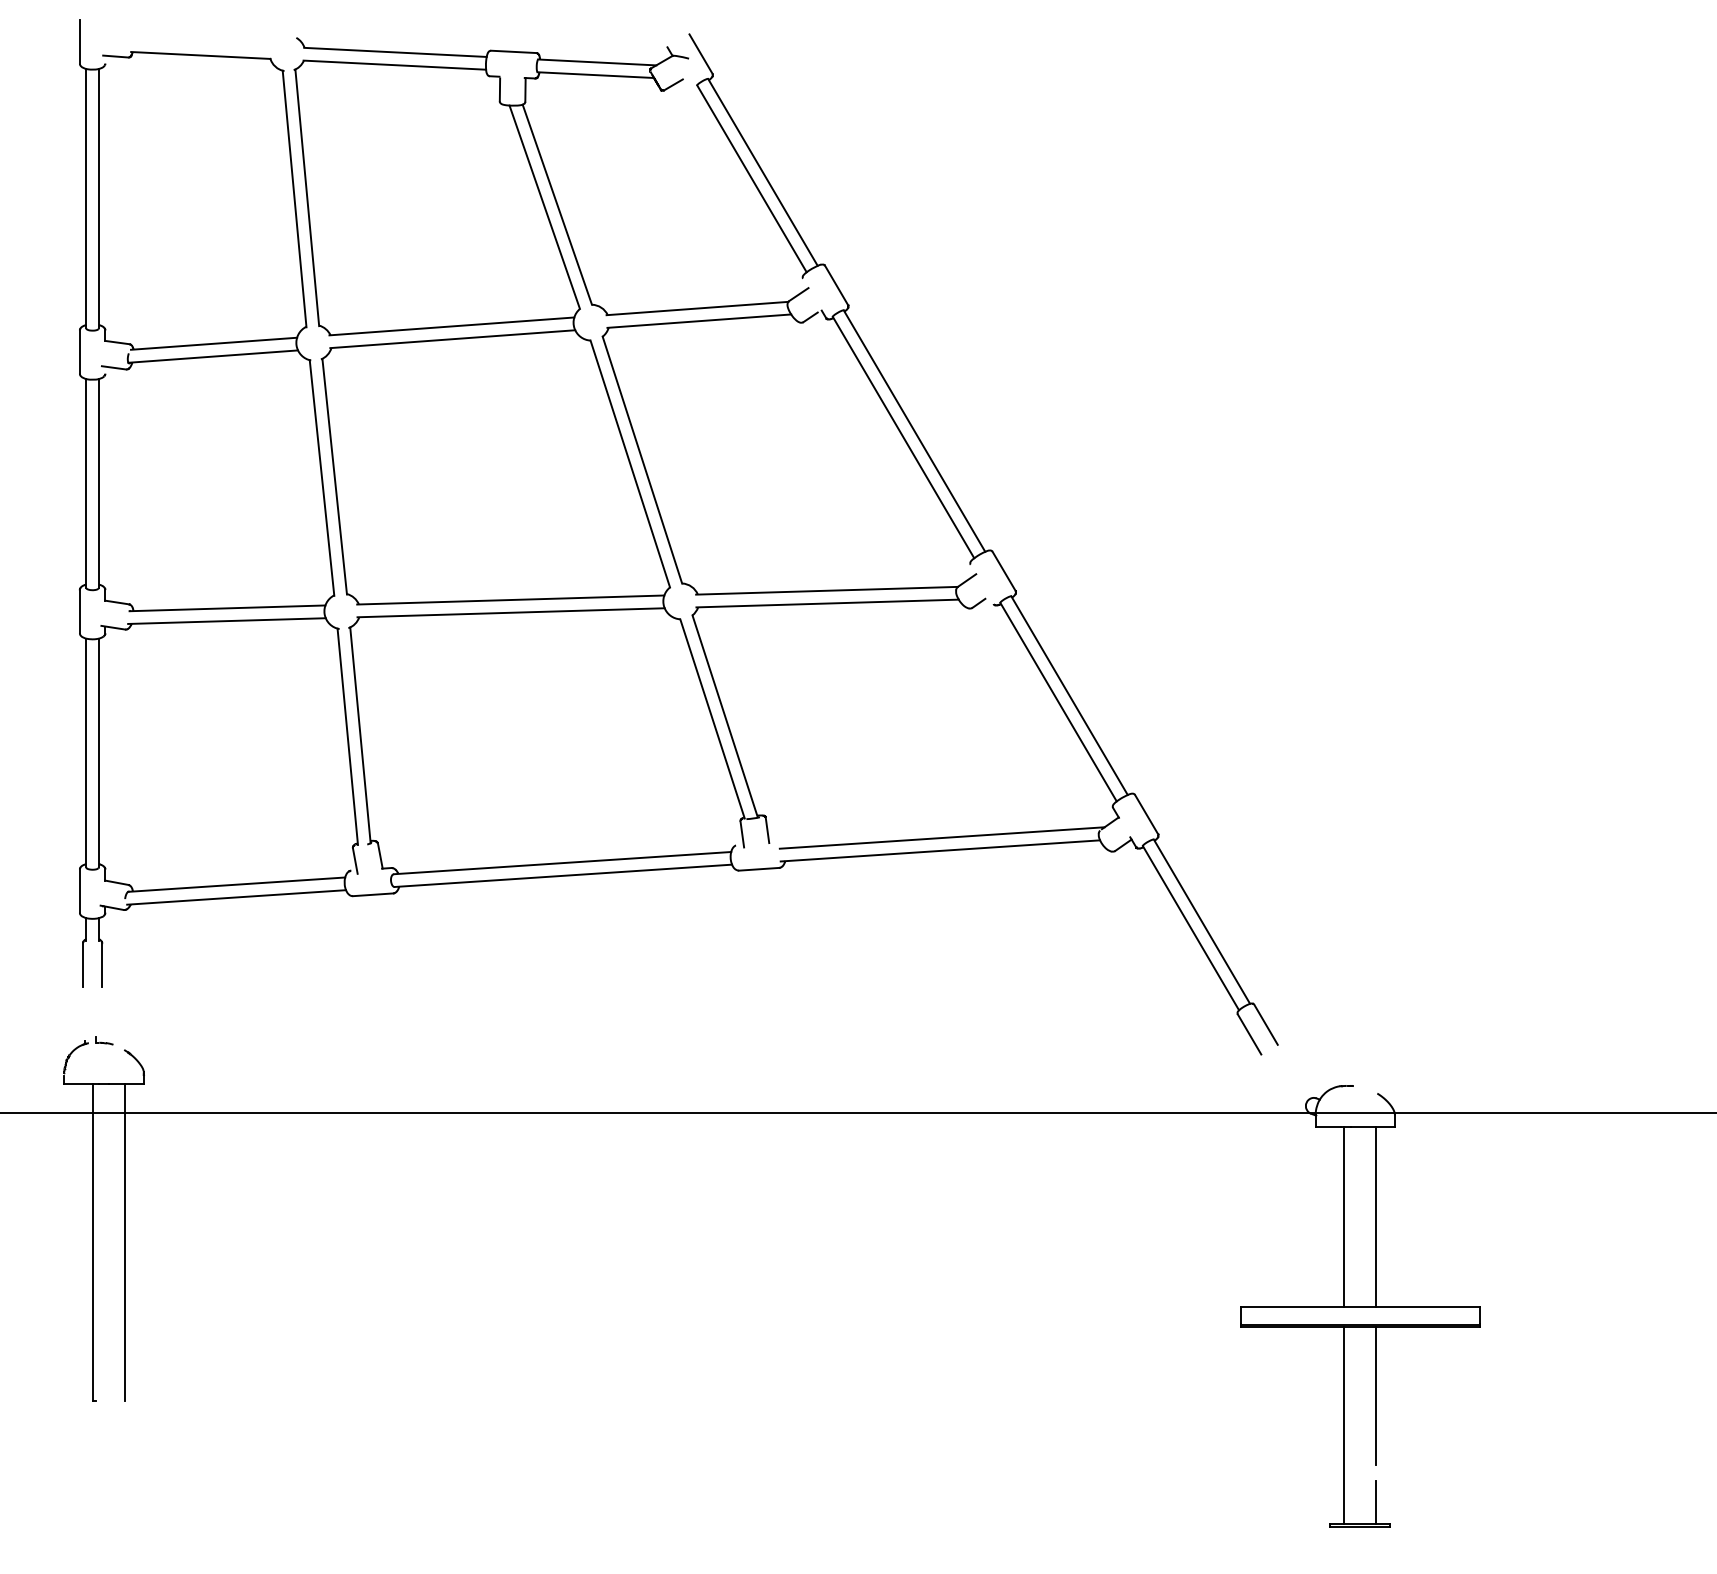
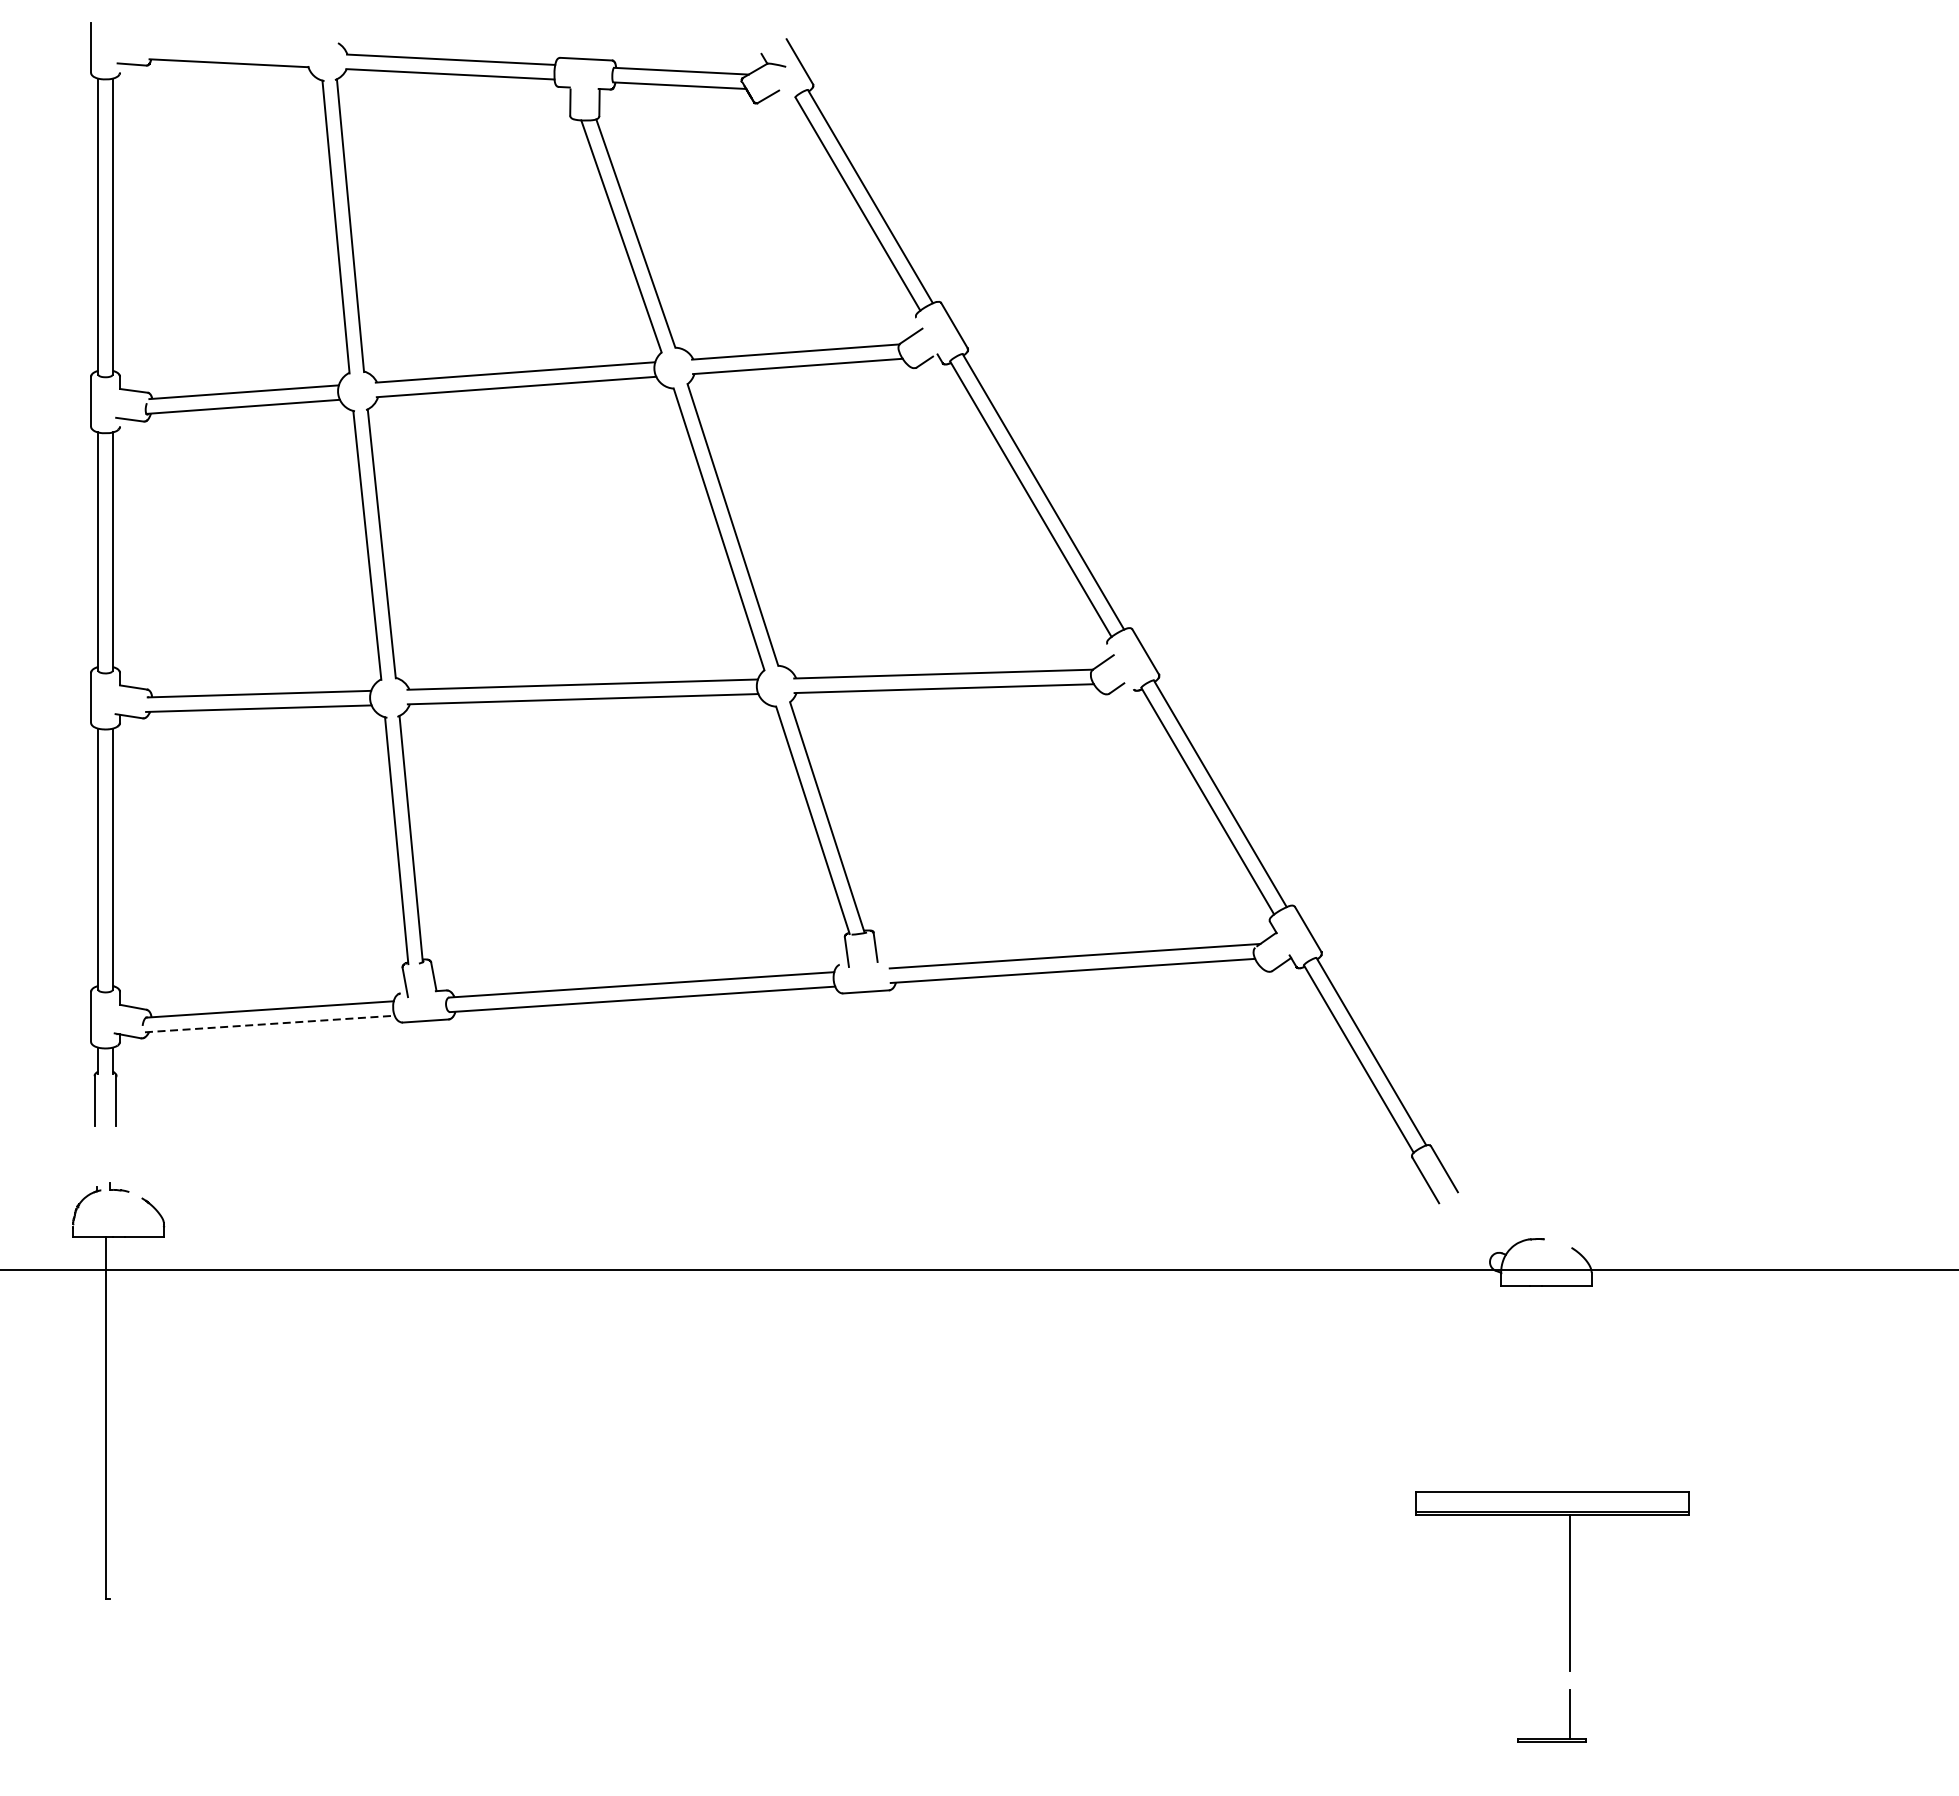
line: (236, 897) -> (269, 1024), solid -> dashed
line: (1344, 1217) -> (1534, 1389), removed
line: (1376, 1217) -> (1570, 1389), removed
line: (125, 1242) -> (143, 1417), removed
line: (1344, 1425) -> (1534, 1626), removed

